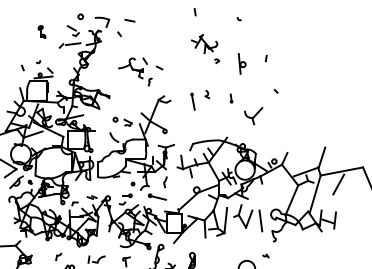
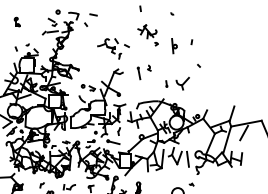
part: (41, 31) -> (16, 21), moved
part: (140, 71) -> (113, 48), moved
part: (231, 97) -> (166, 83), moved

